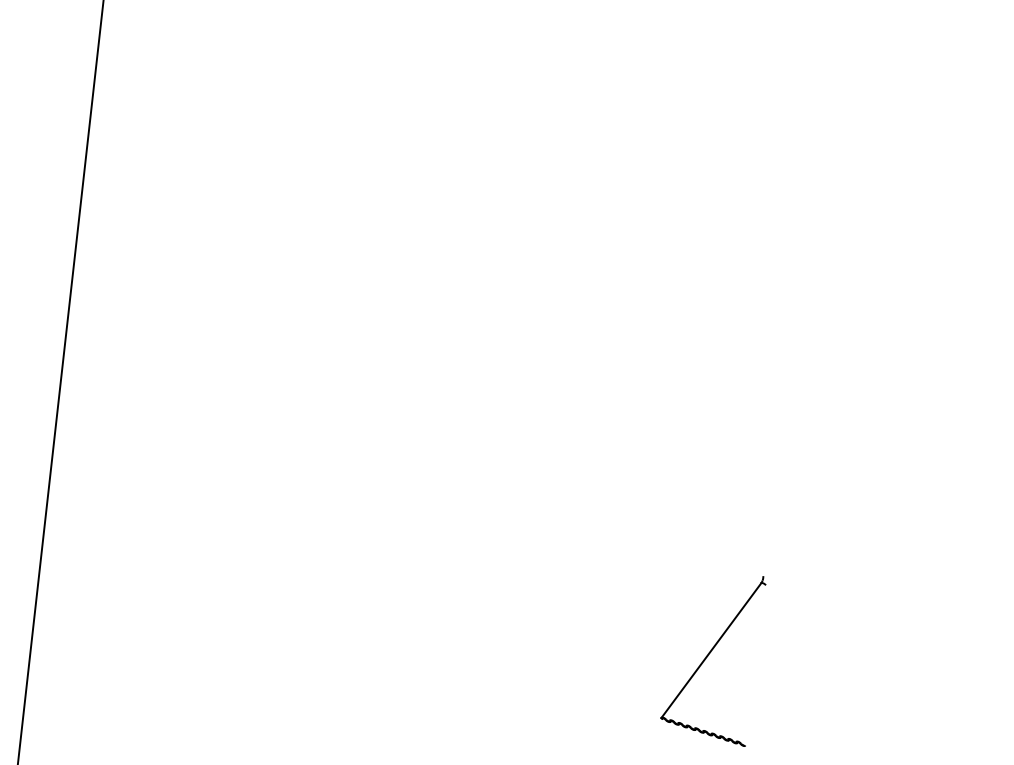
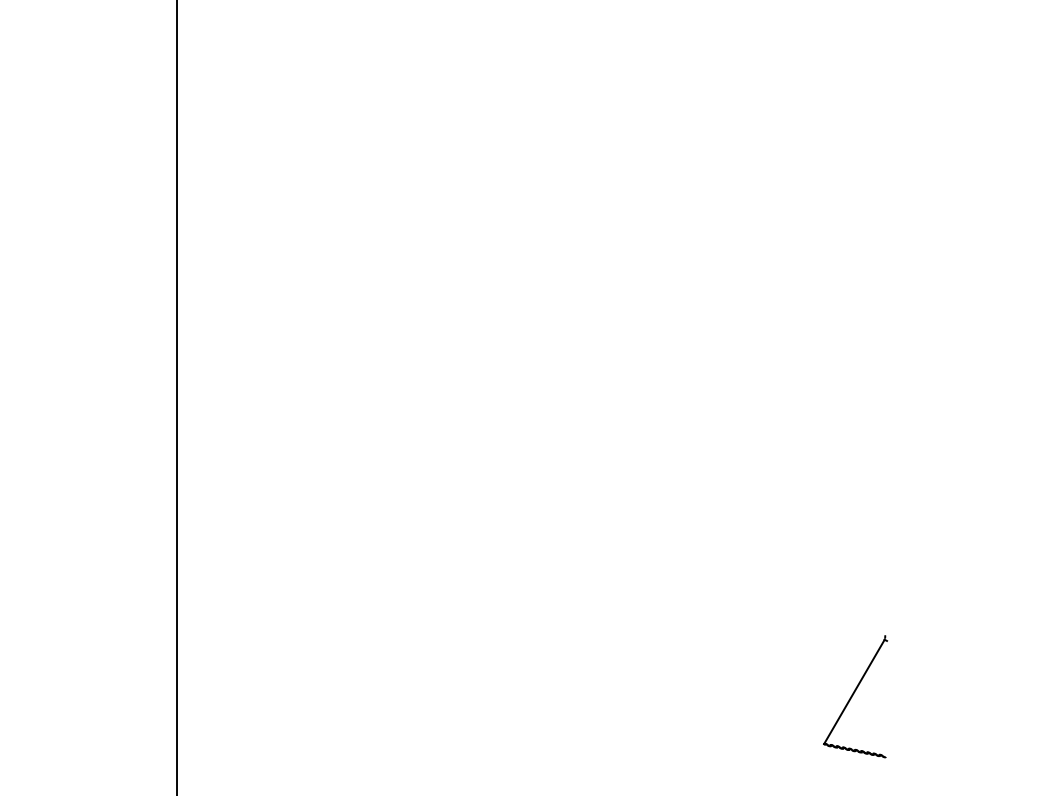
part: (712, 656) -> (855, 696), size x0.71

